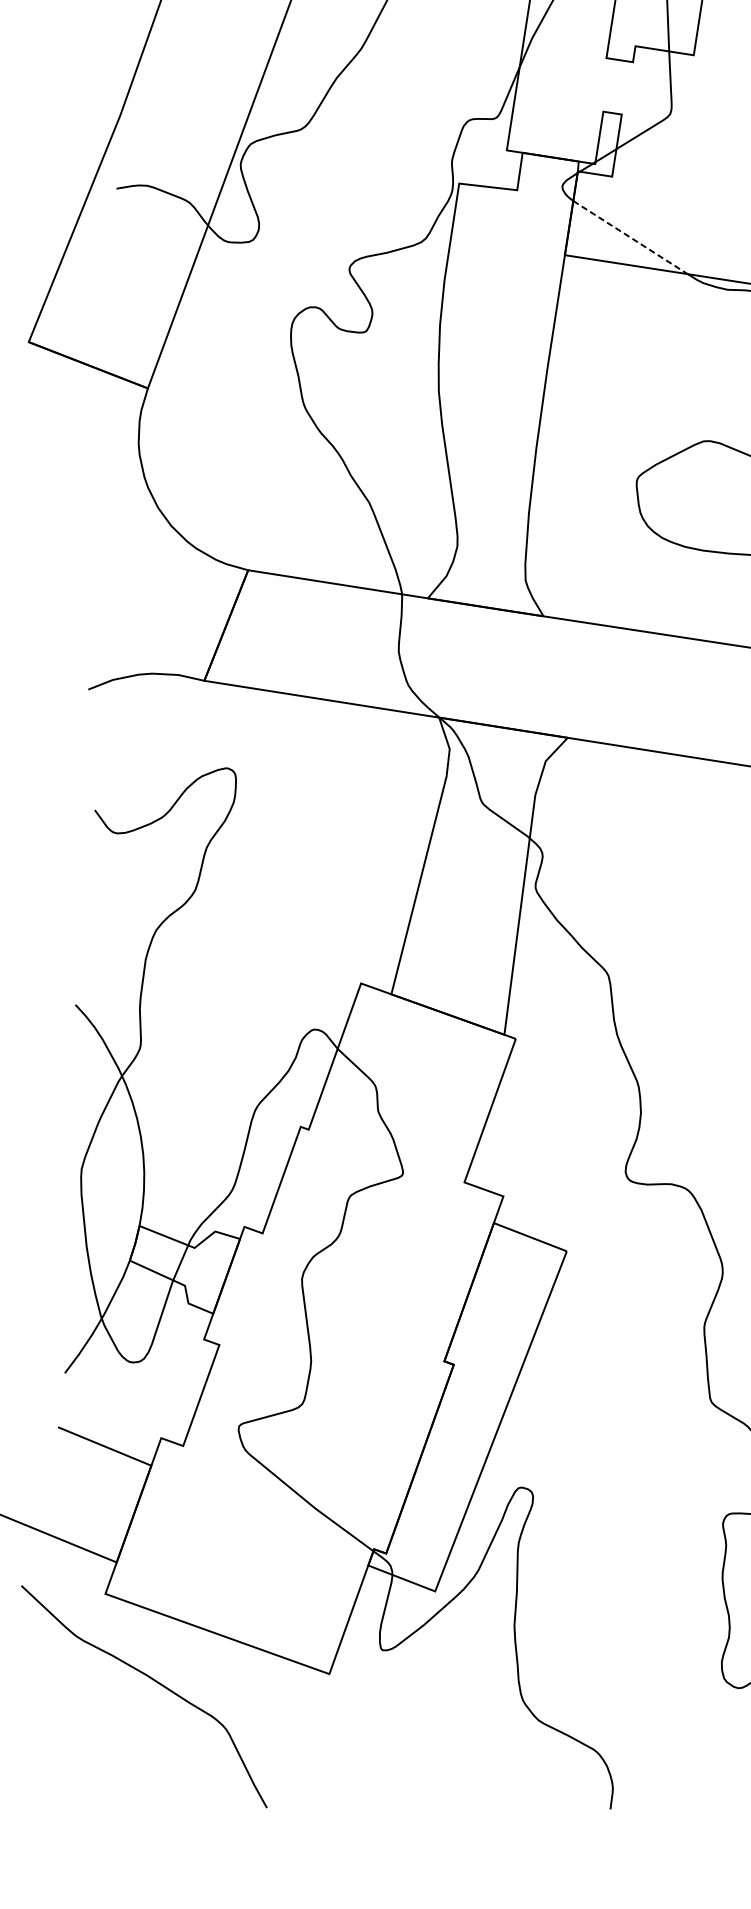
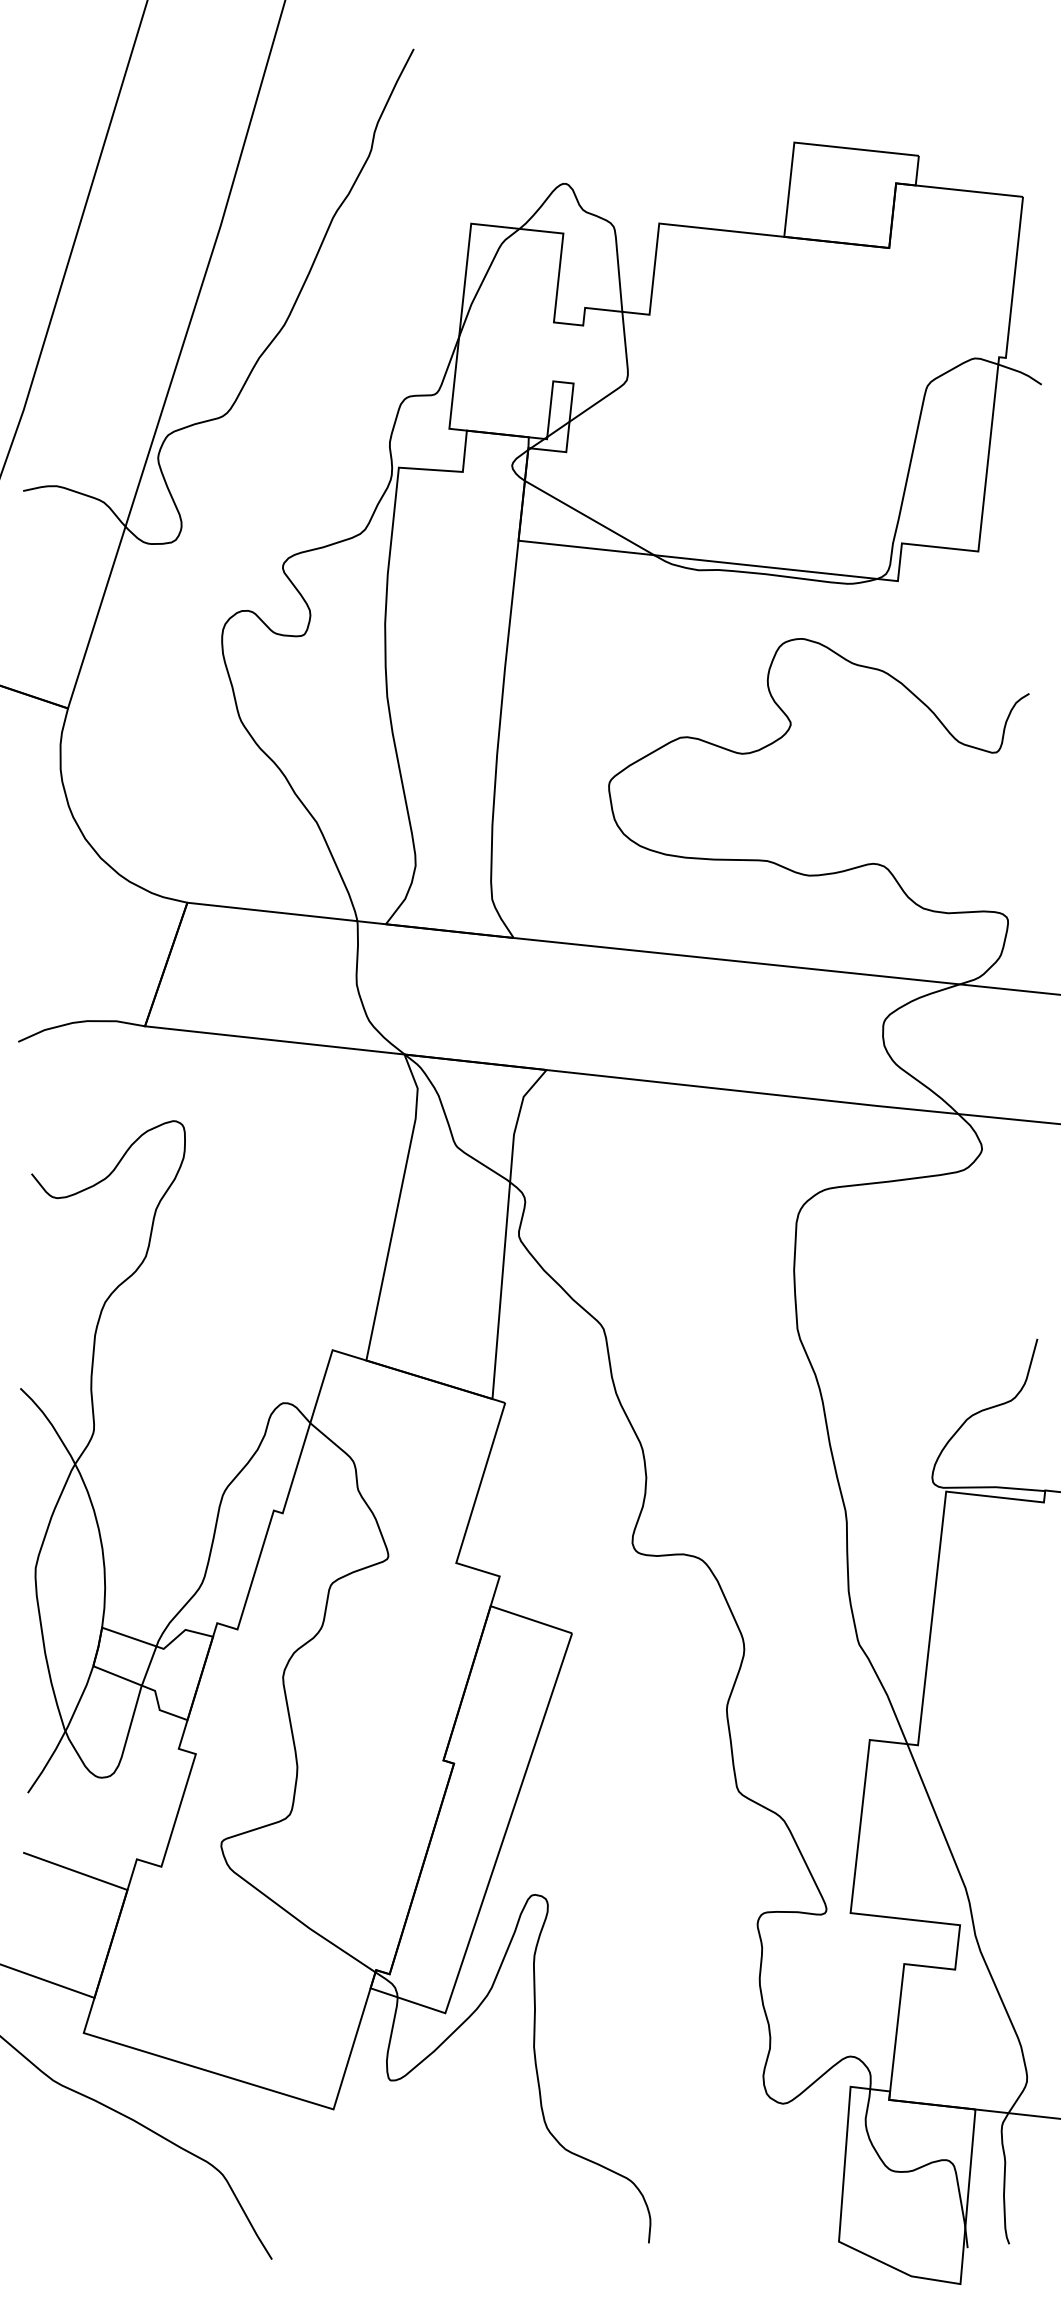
line: (630, 237) -> (589, 518), dashed -> solid

